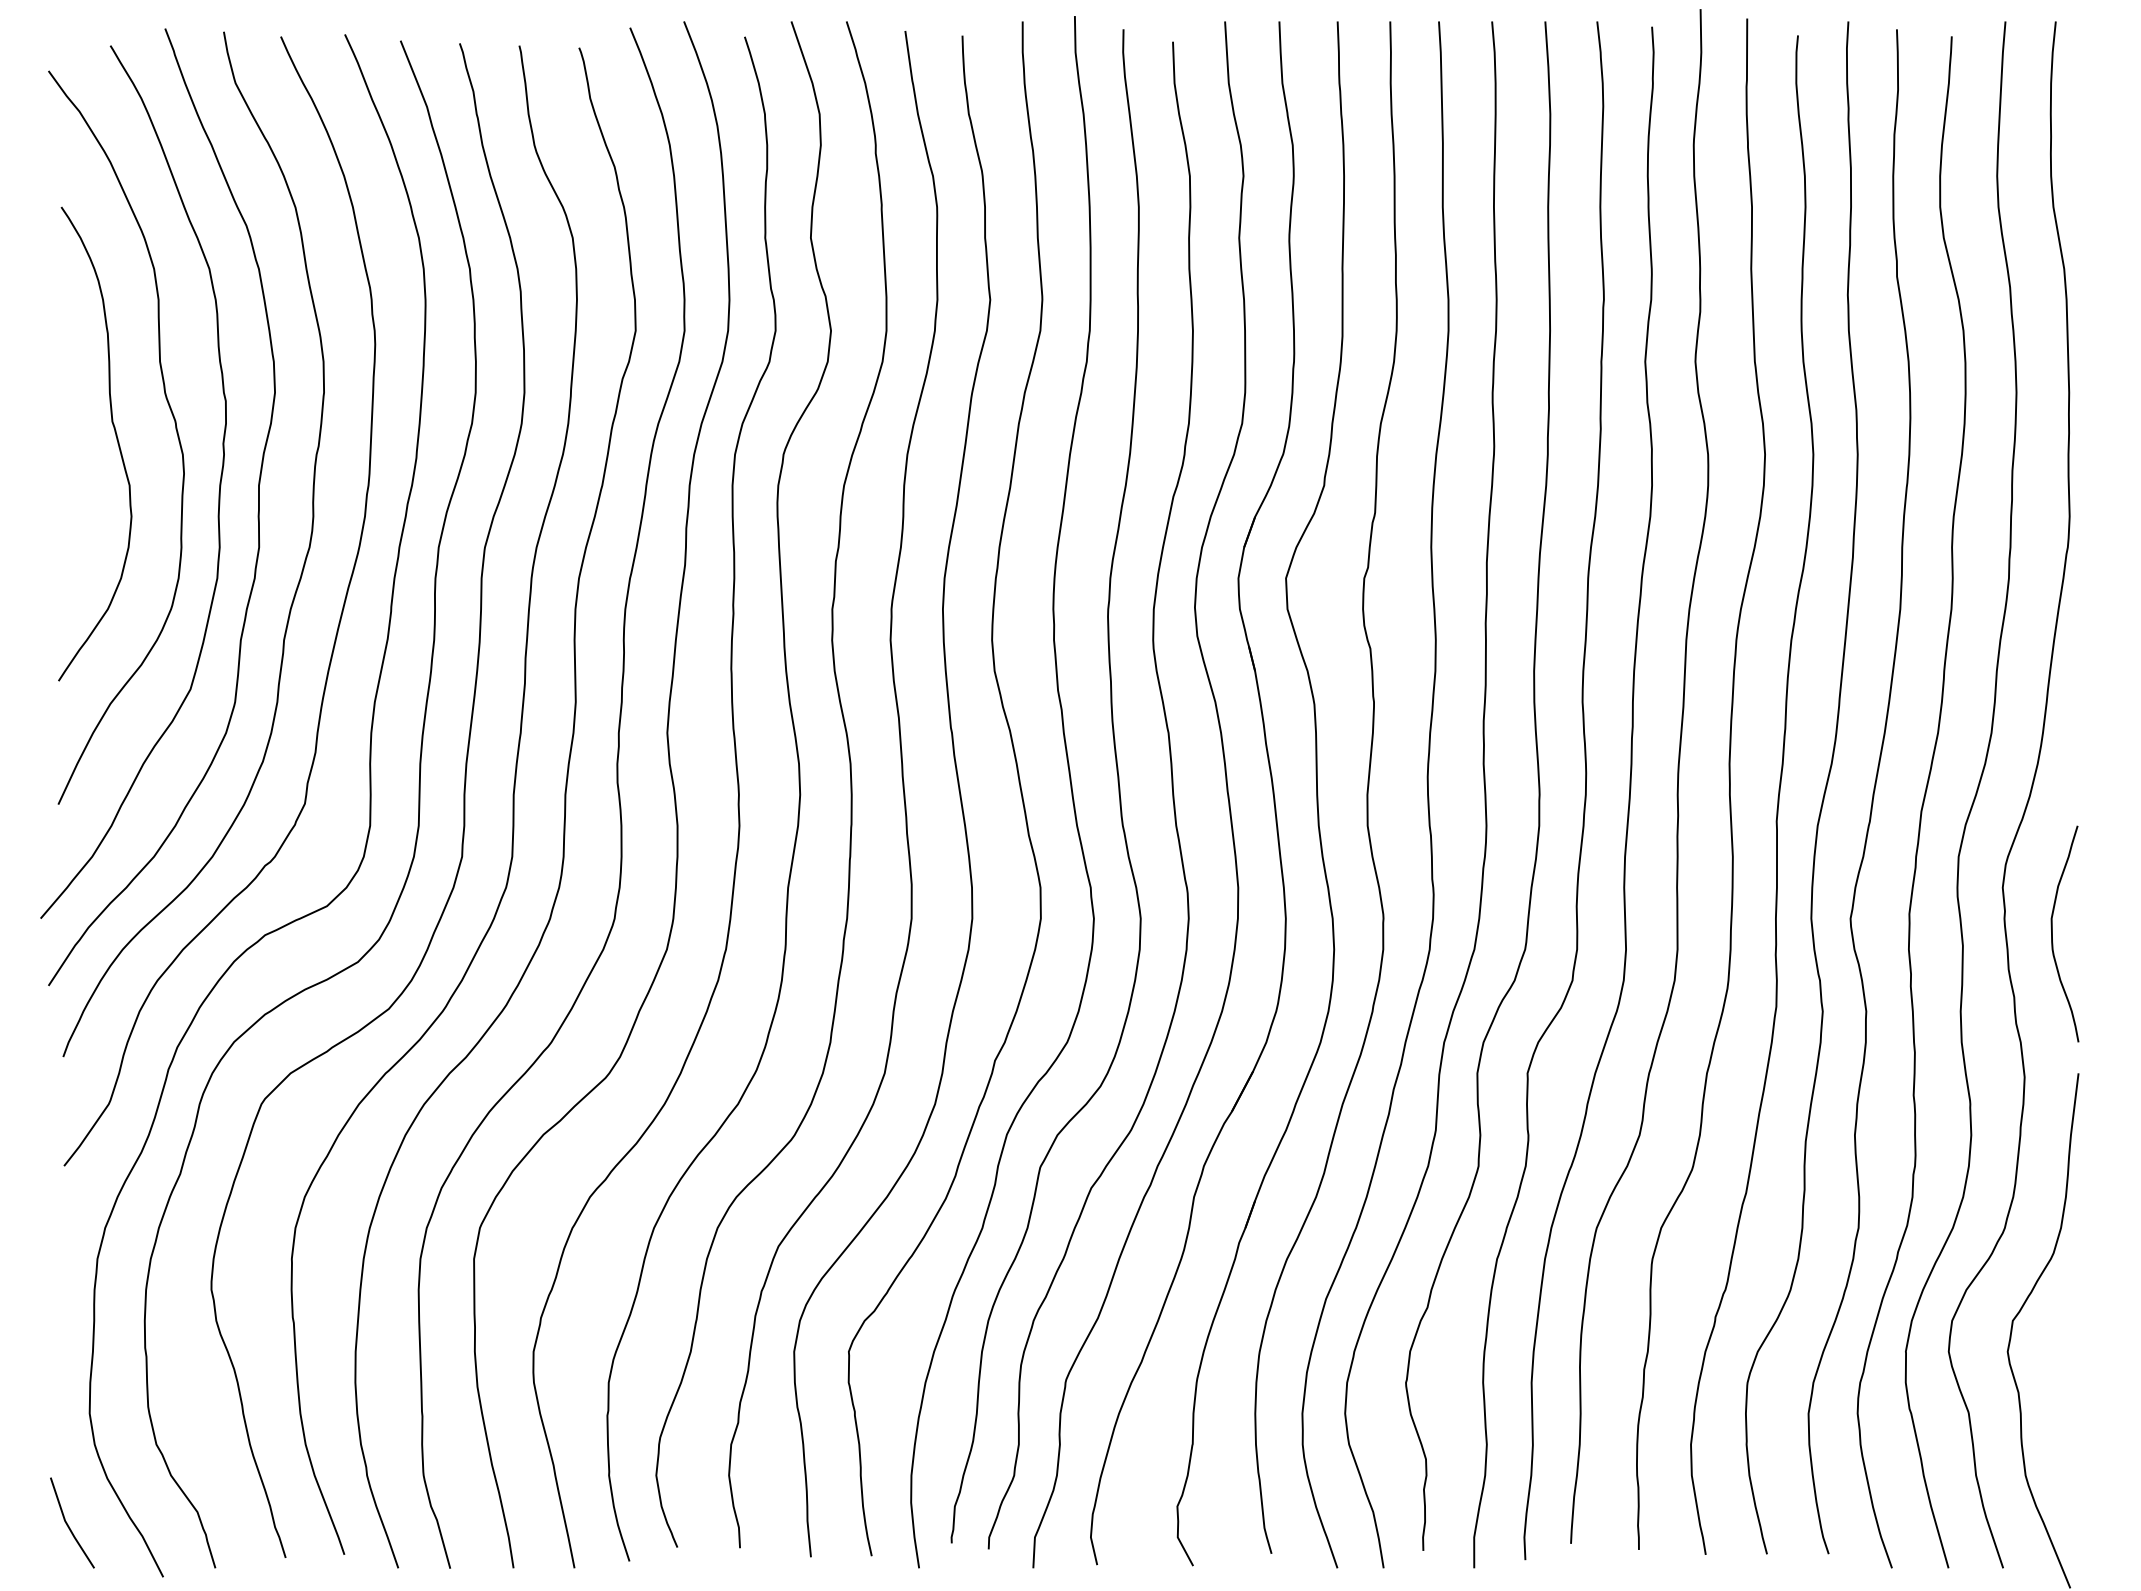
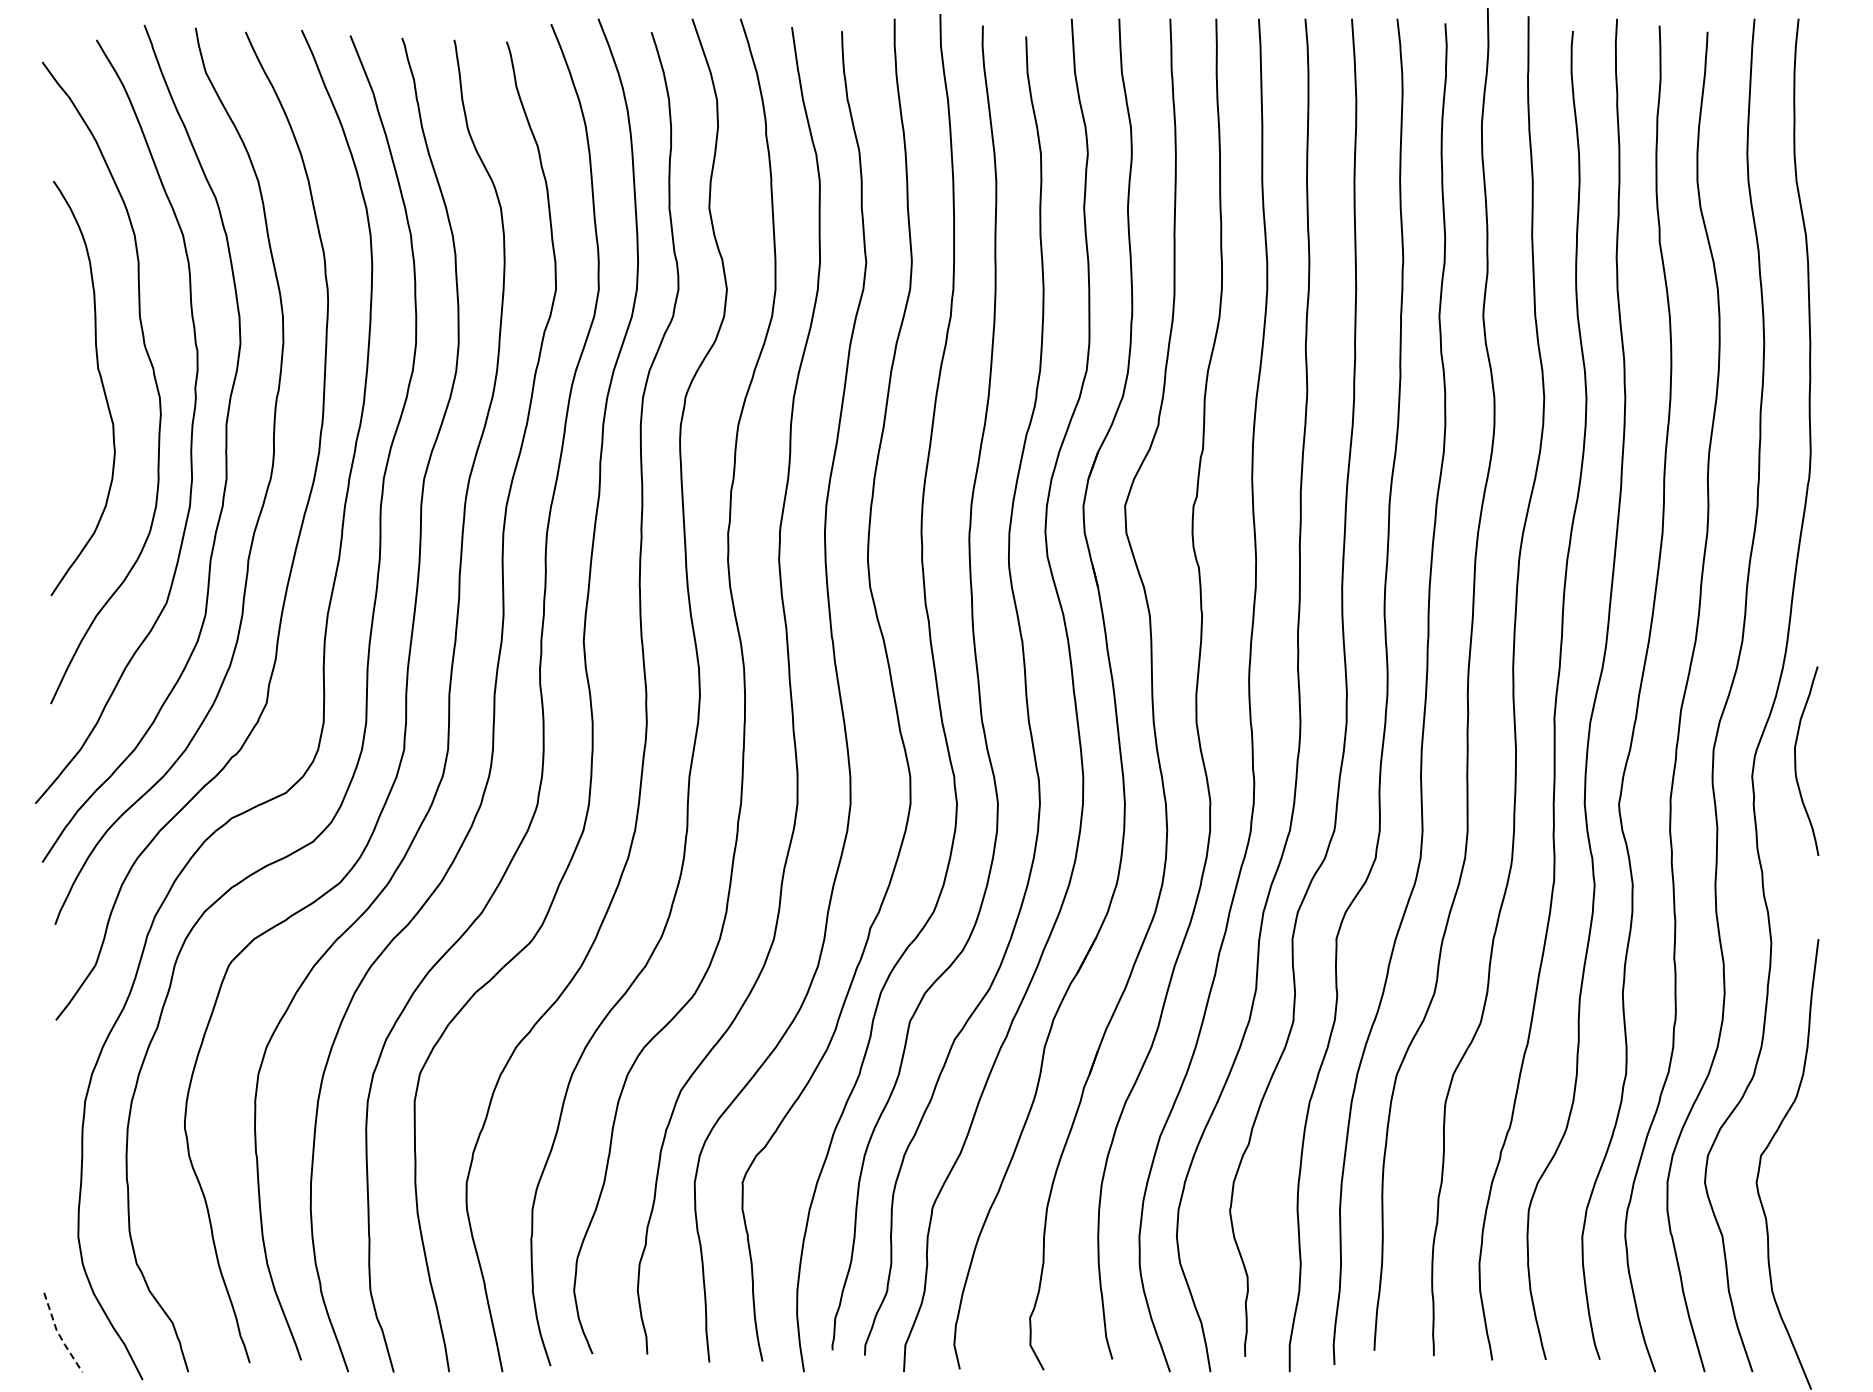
curve: (2053, 933) -> (1796, 760), moved
line: (68, 1525) -> (59, 1334), solid -> dashed

